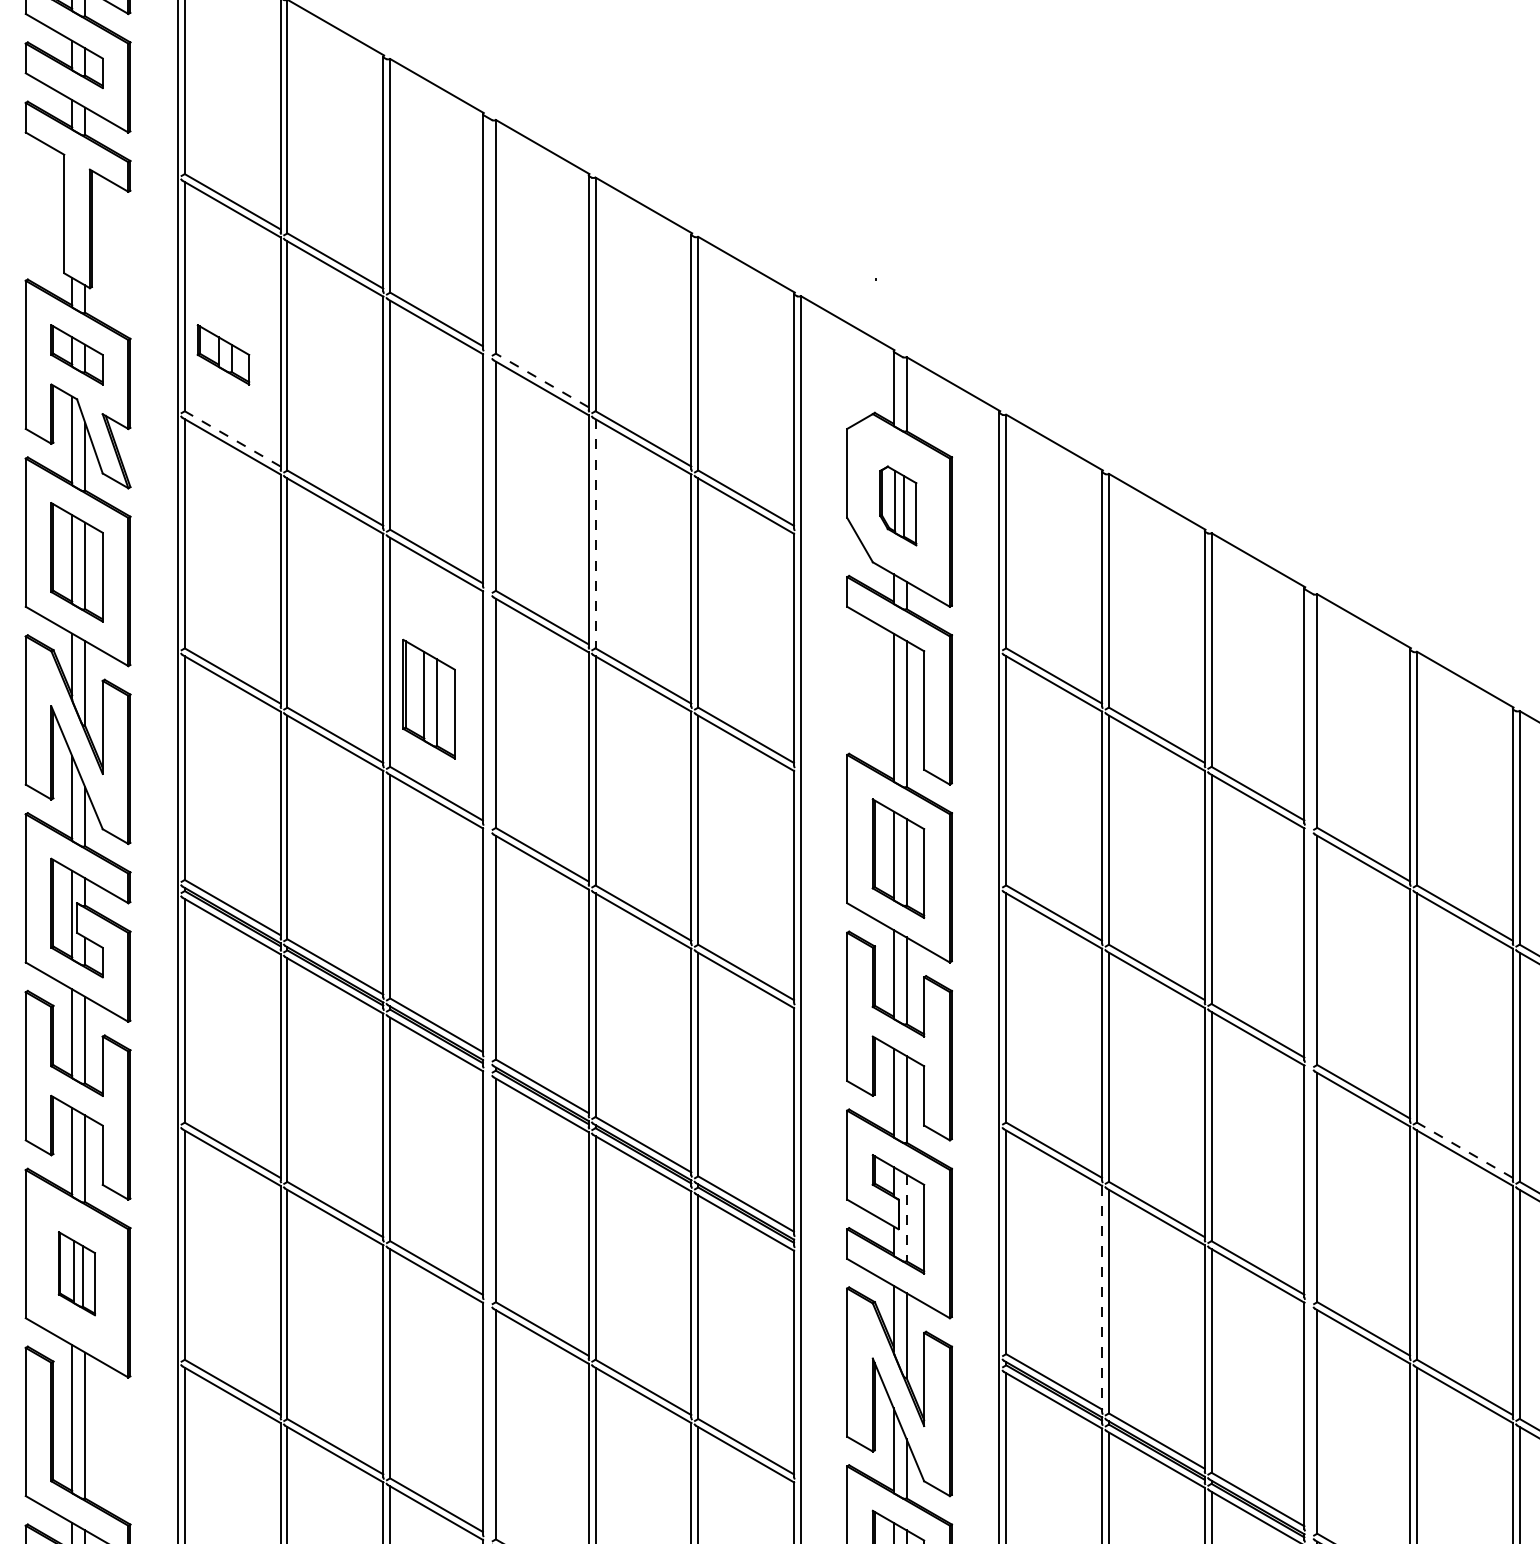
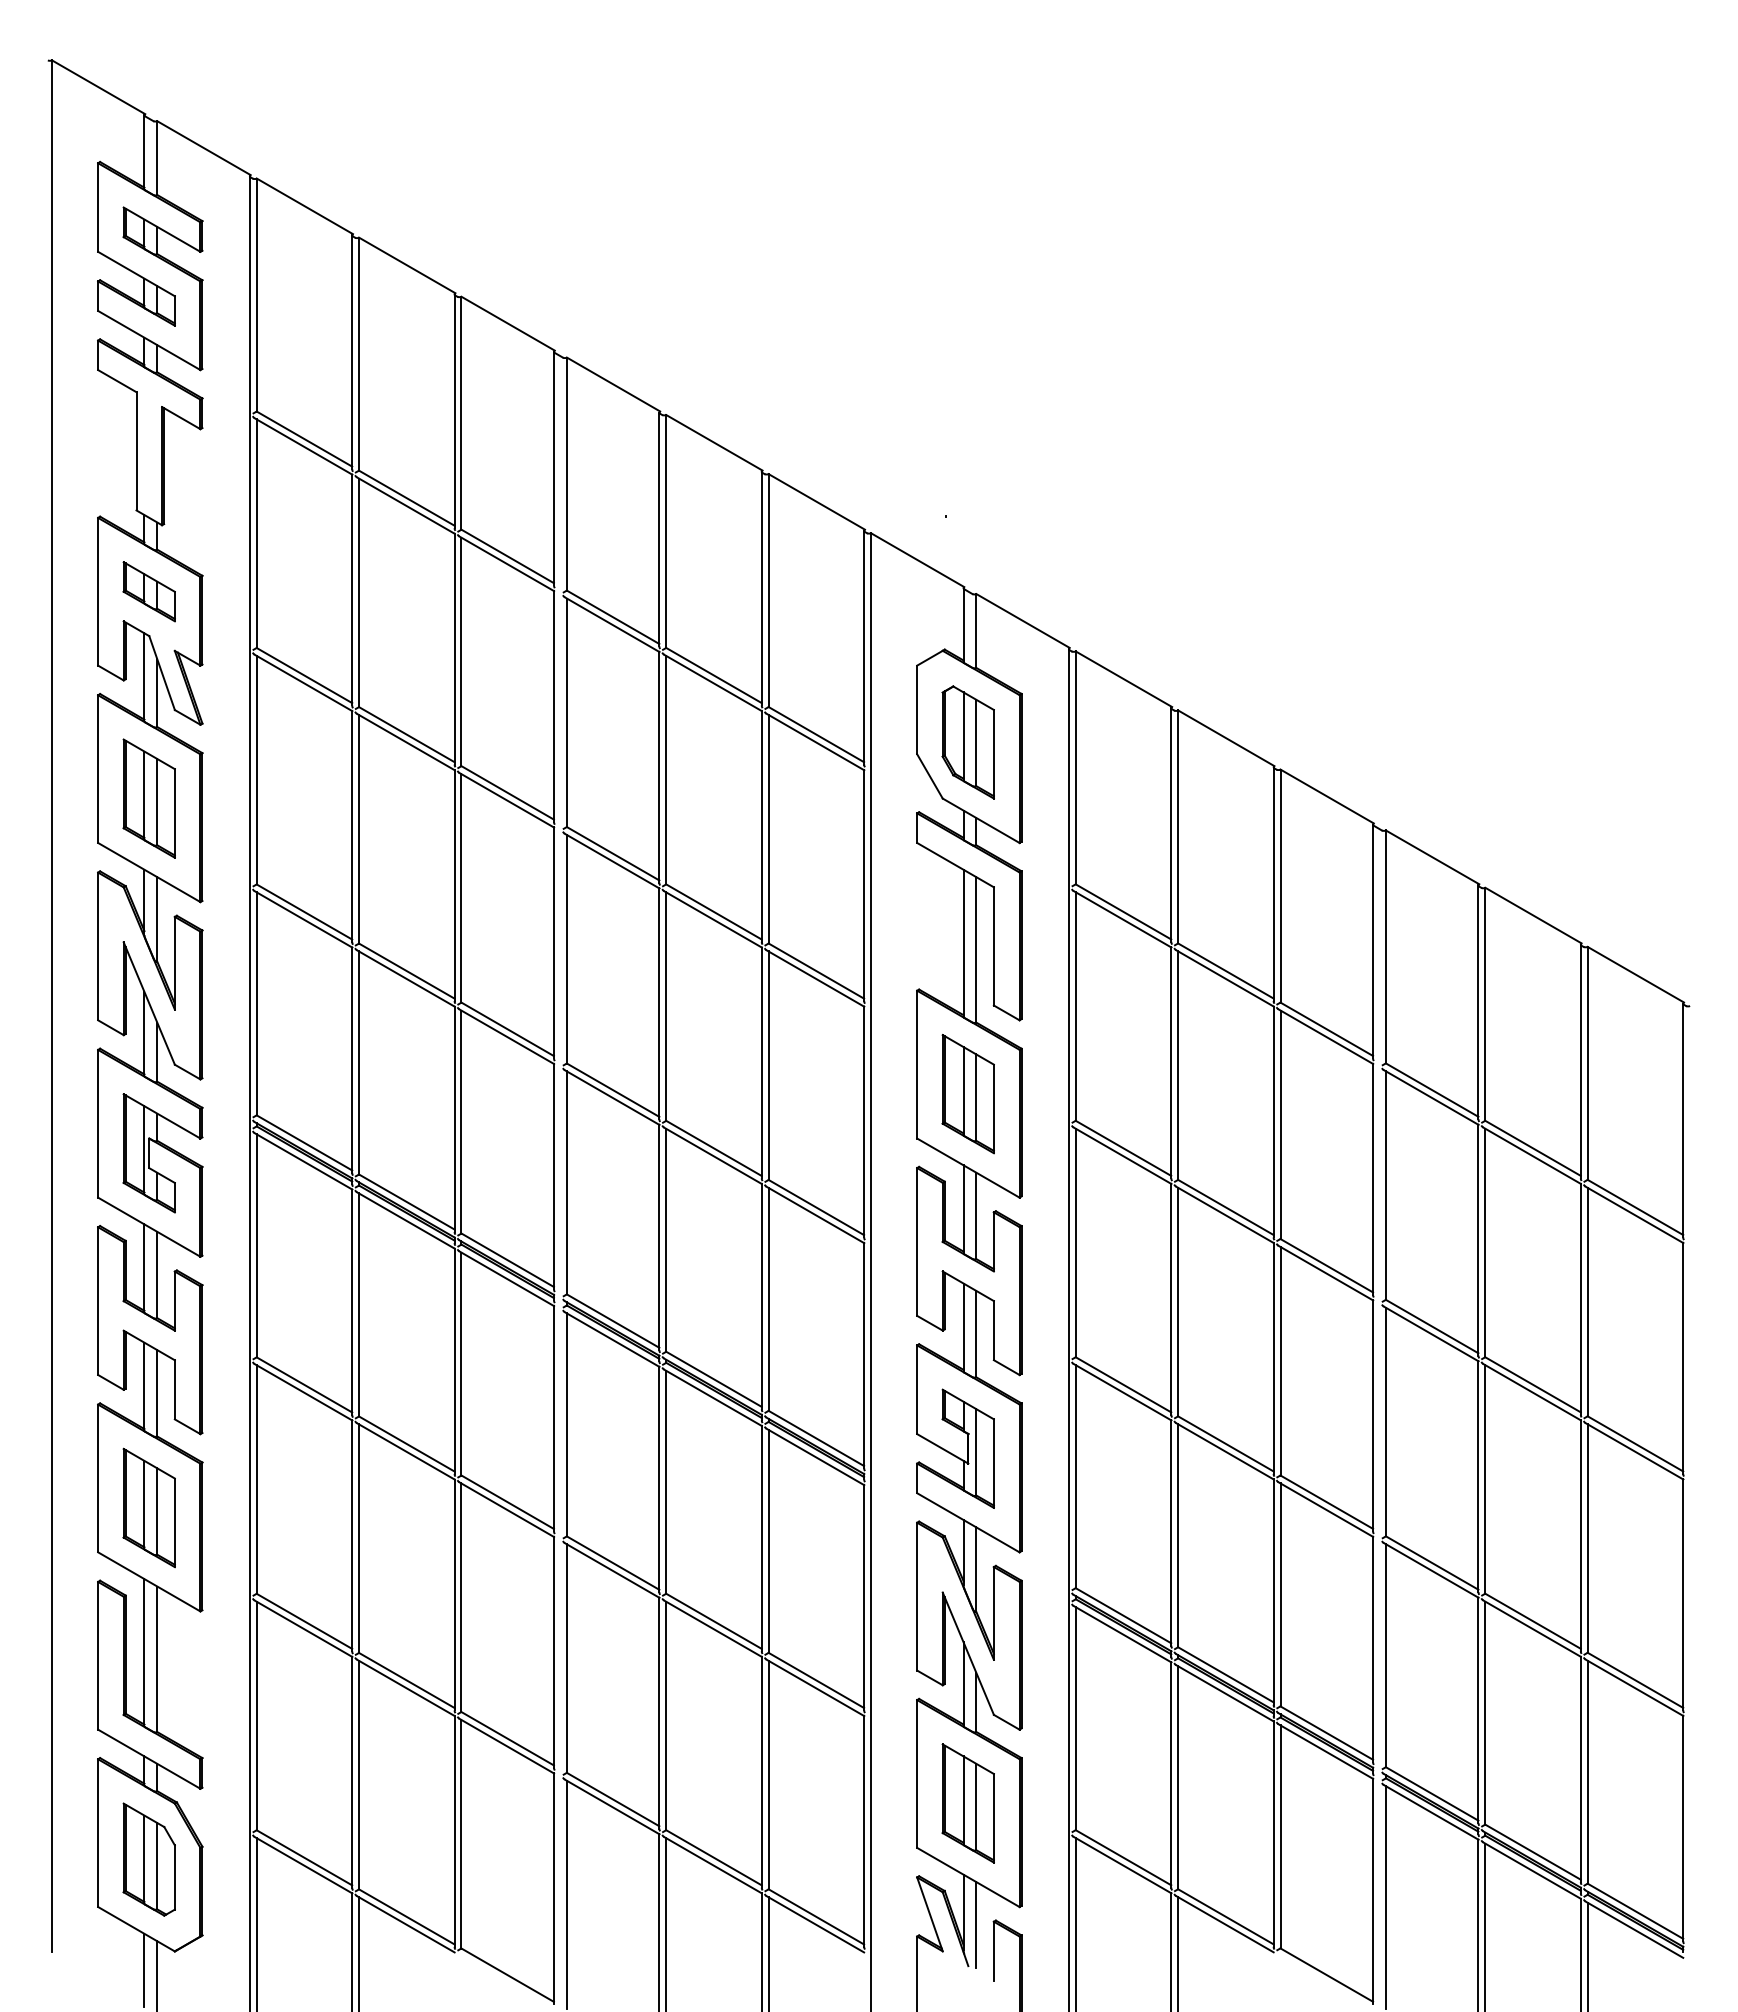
part: (222, 354) -> (294, 591), removed
line: (541, 380) -> (612, 617), dashed -> solid
line: (232, 438) -> (304, 675), dashed -> solid
part: (897, 506) -> (967, 742), size x1.43
line: (595, 534) -> (666, 770), dashed -> solid
part: (428, 699) -> (499, 935), removed
line: (1464, 1149) -> (1532, 1384), dashed -> solid
line: (906, 1218) -> (976, 1452), dashed -> solid
part: (76, 1273) -> (148, 1507), size x1.43
line: (1102, 1298) -> (1171, 1532), dashed -> solid

